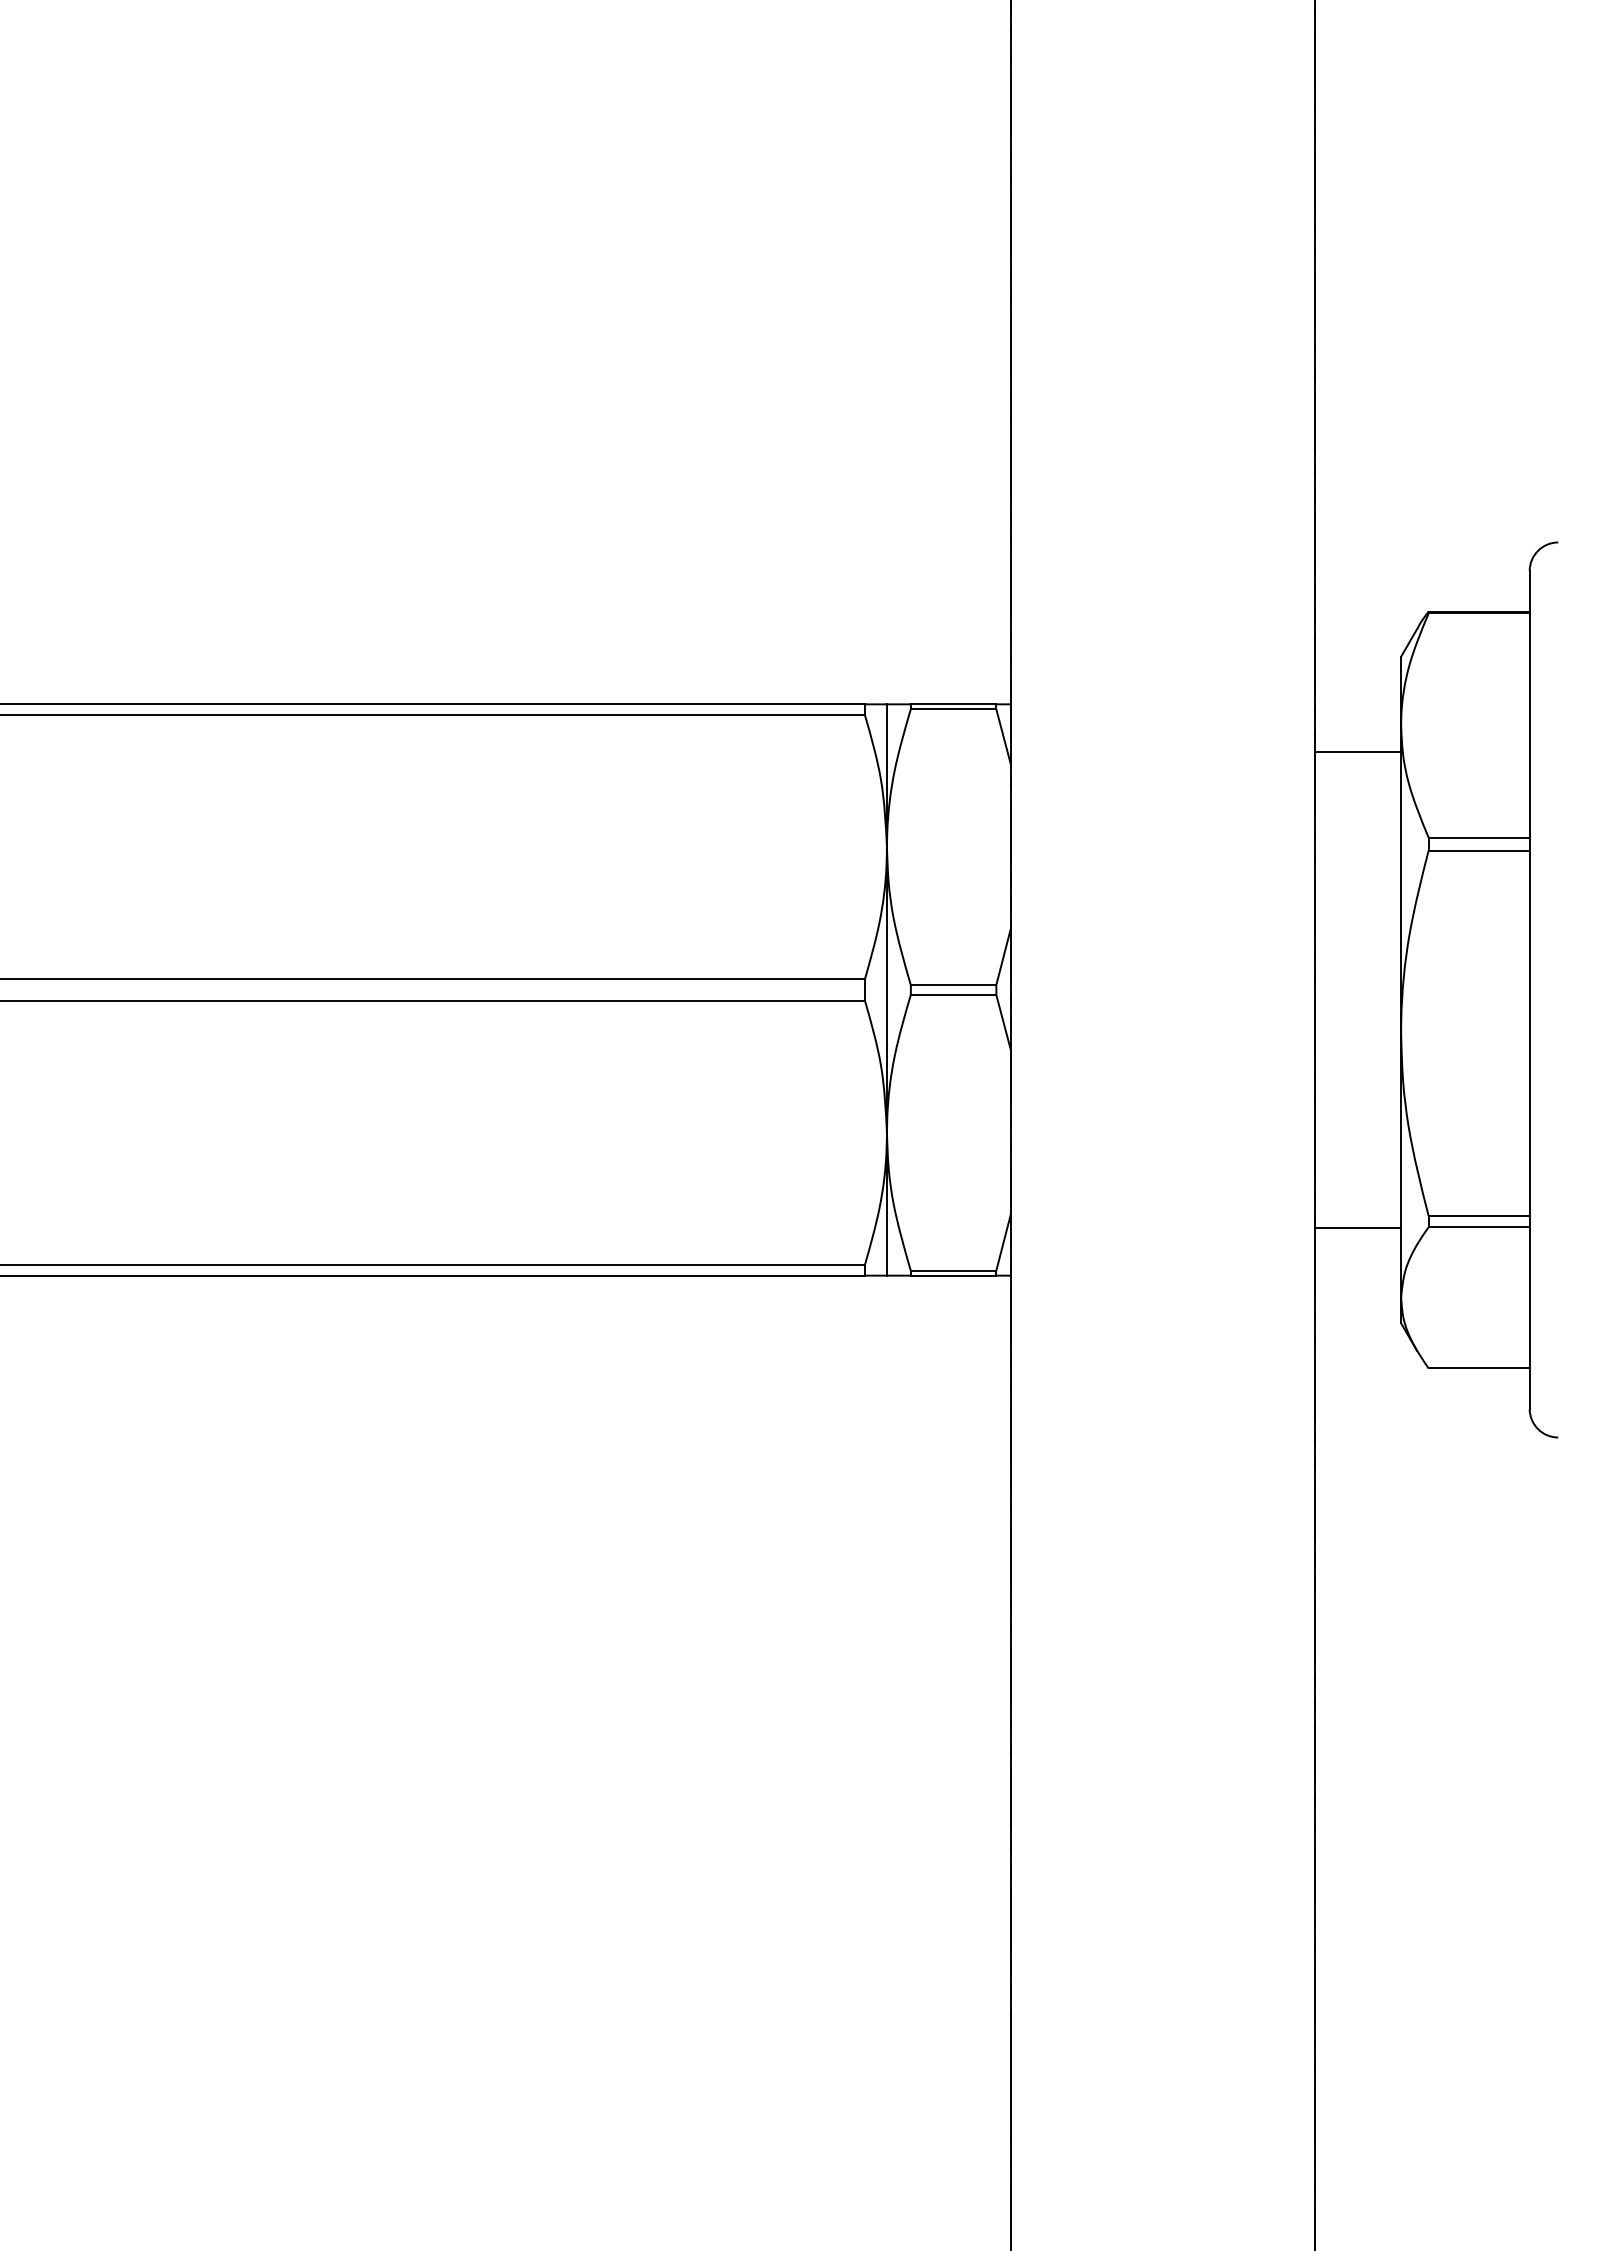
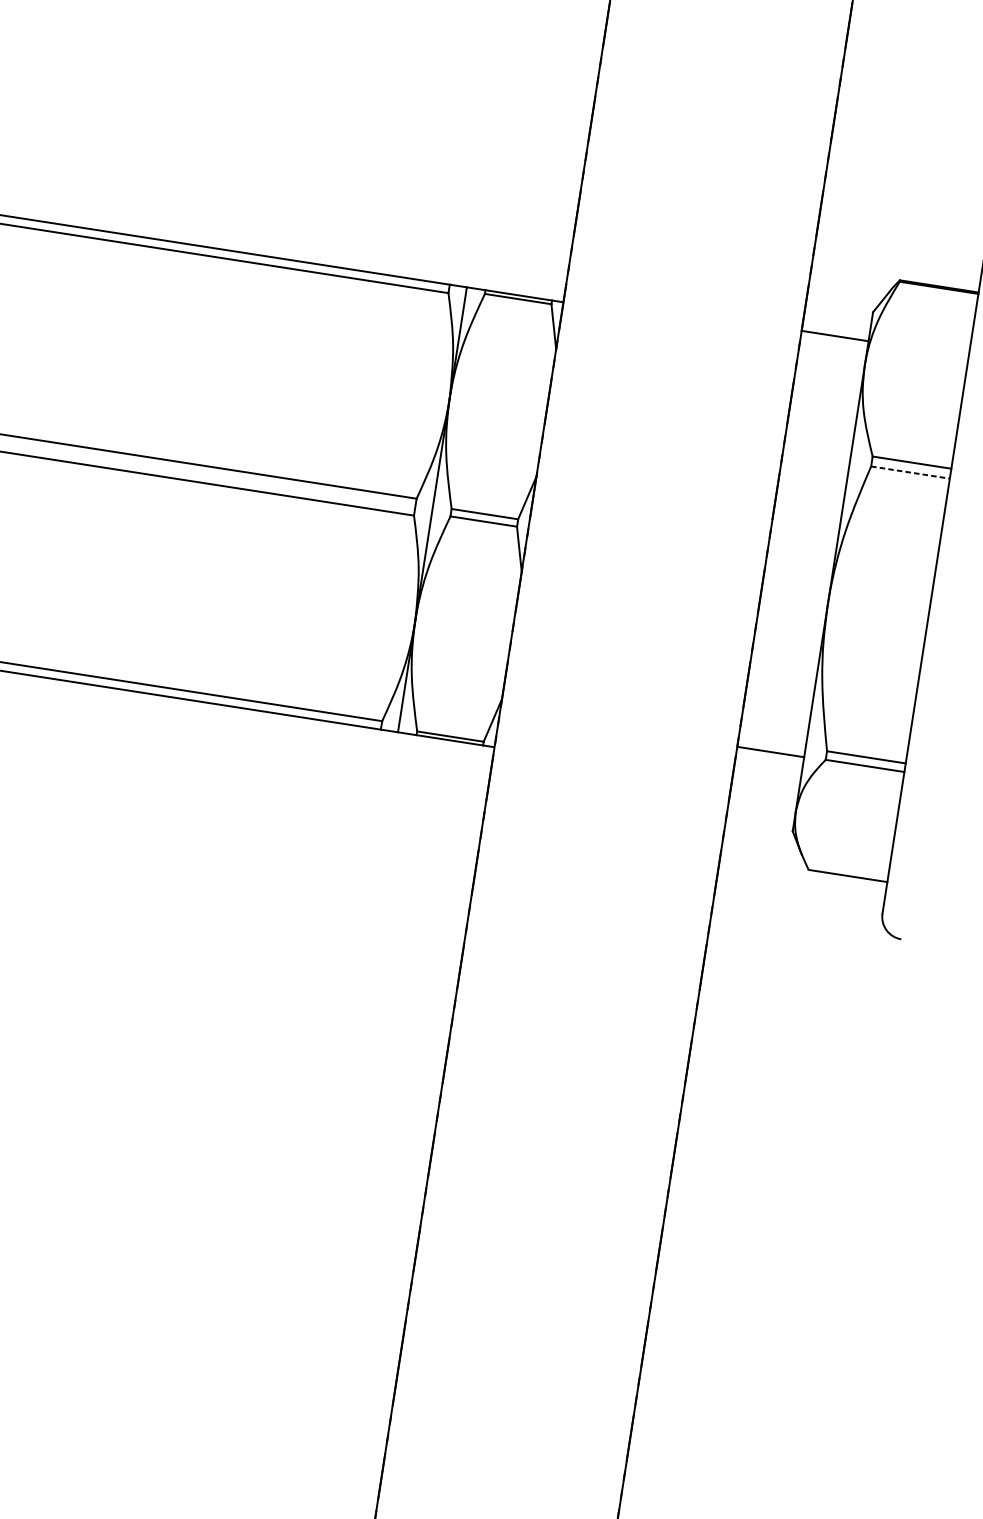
line: (1358, 751) -> (835, 335), moved
line: (1479, 850) -> (910, 472), solid -> dashed

